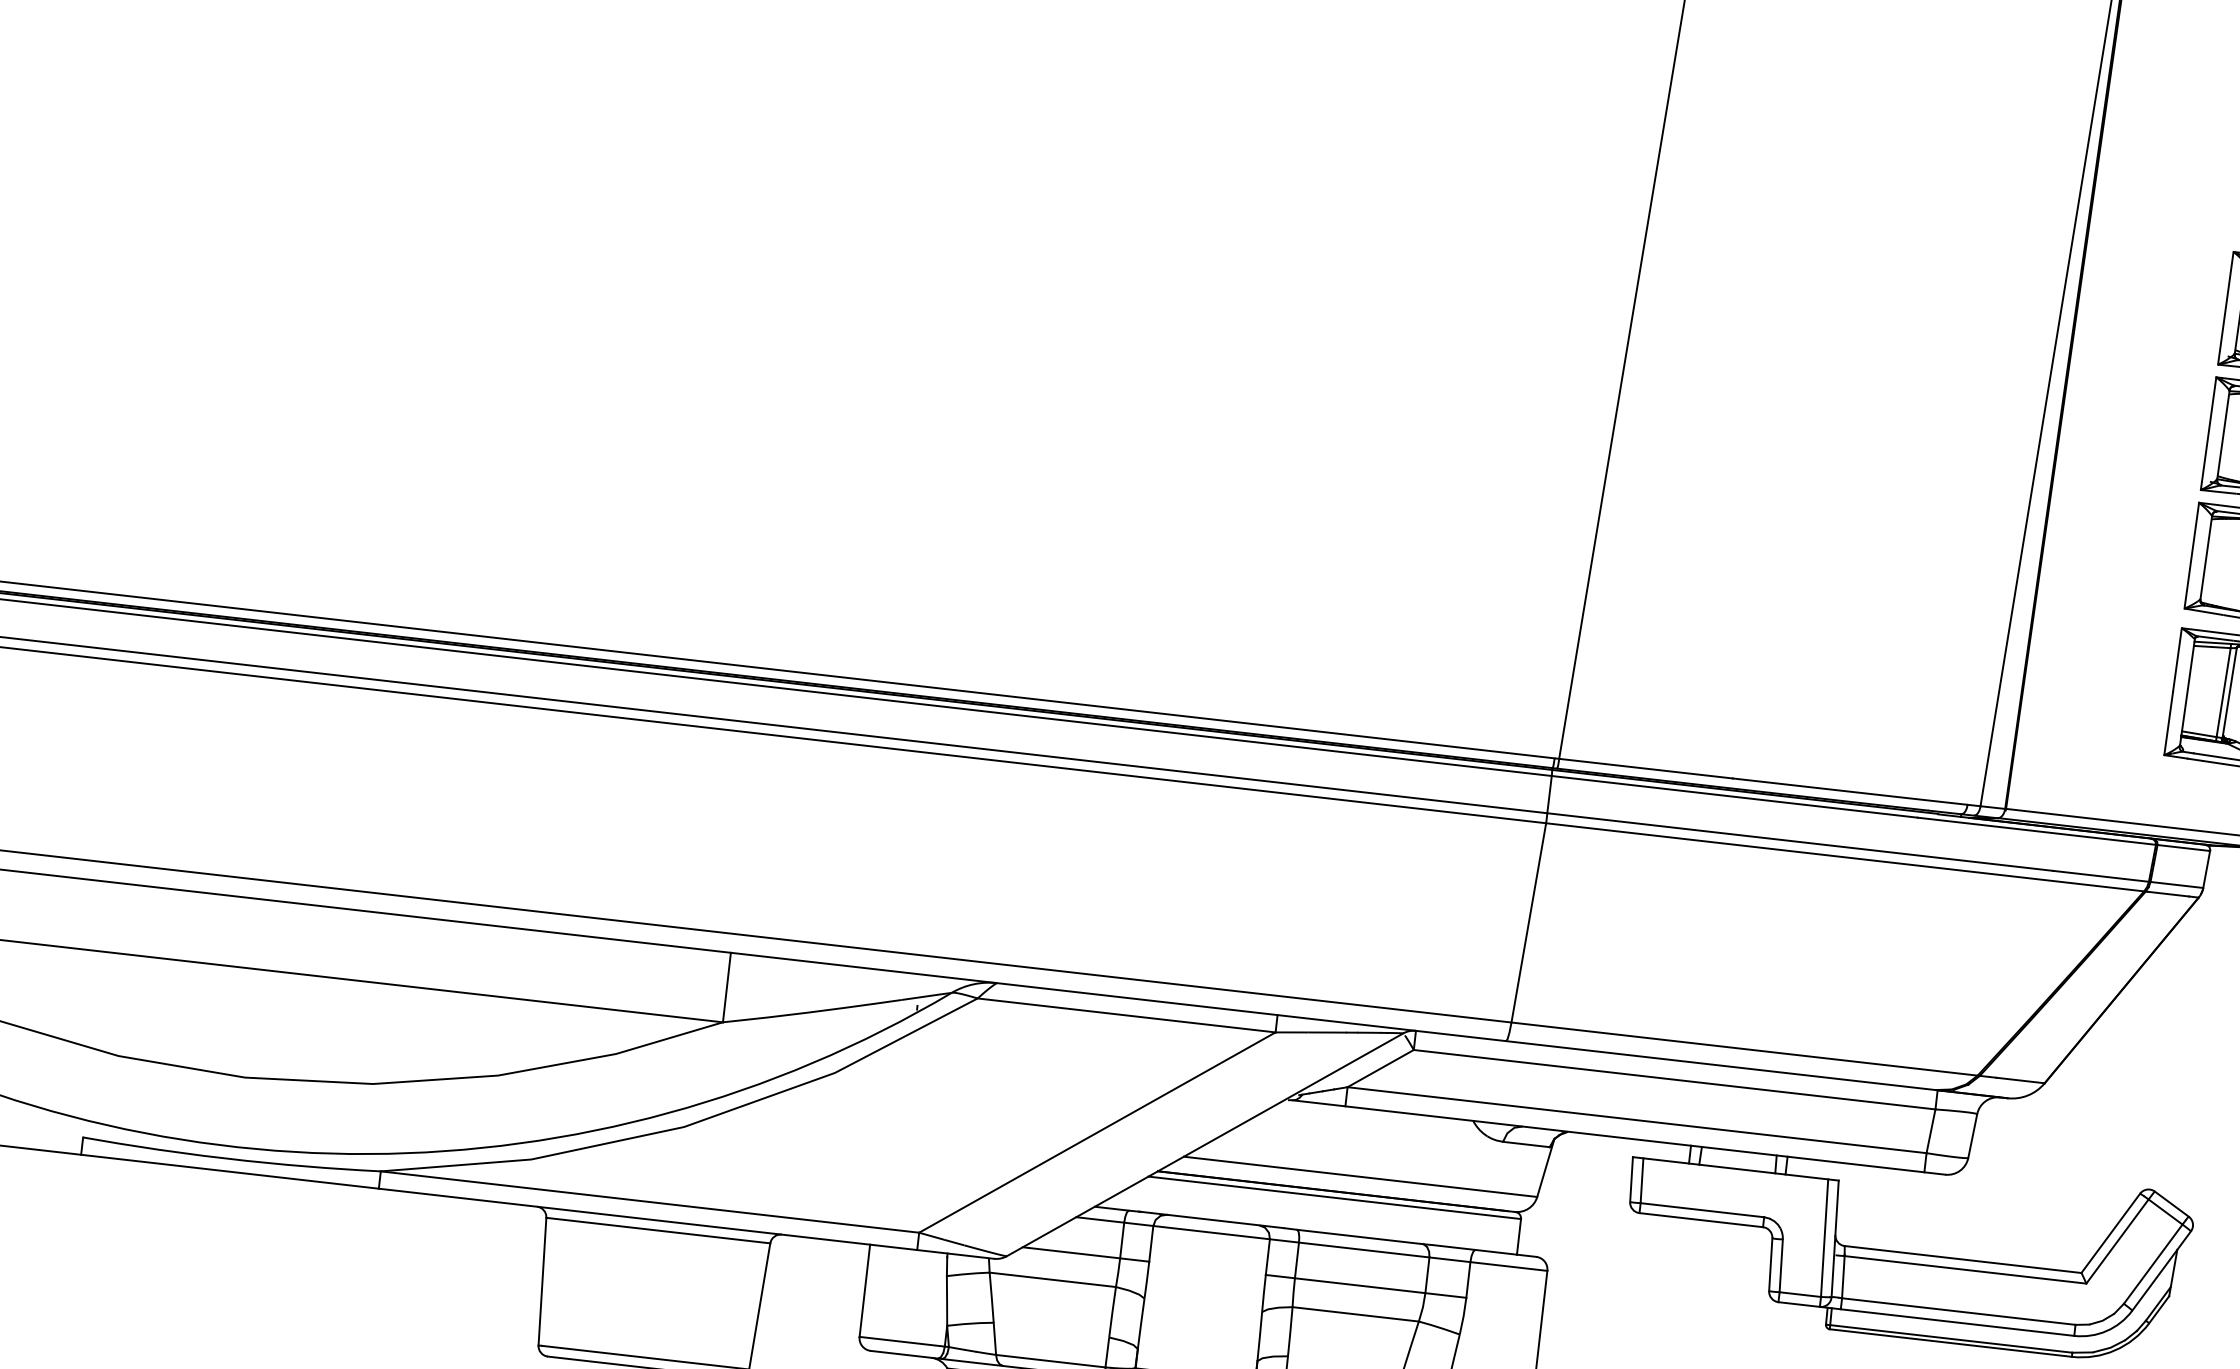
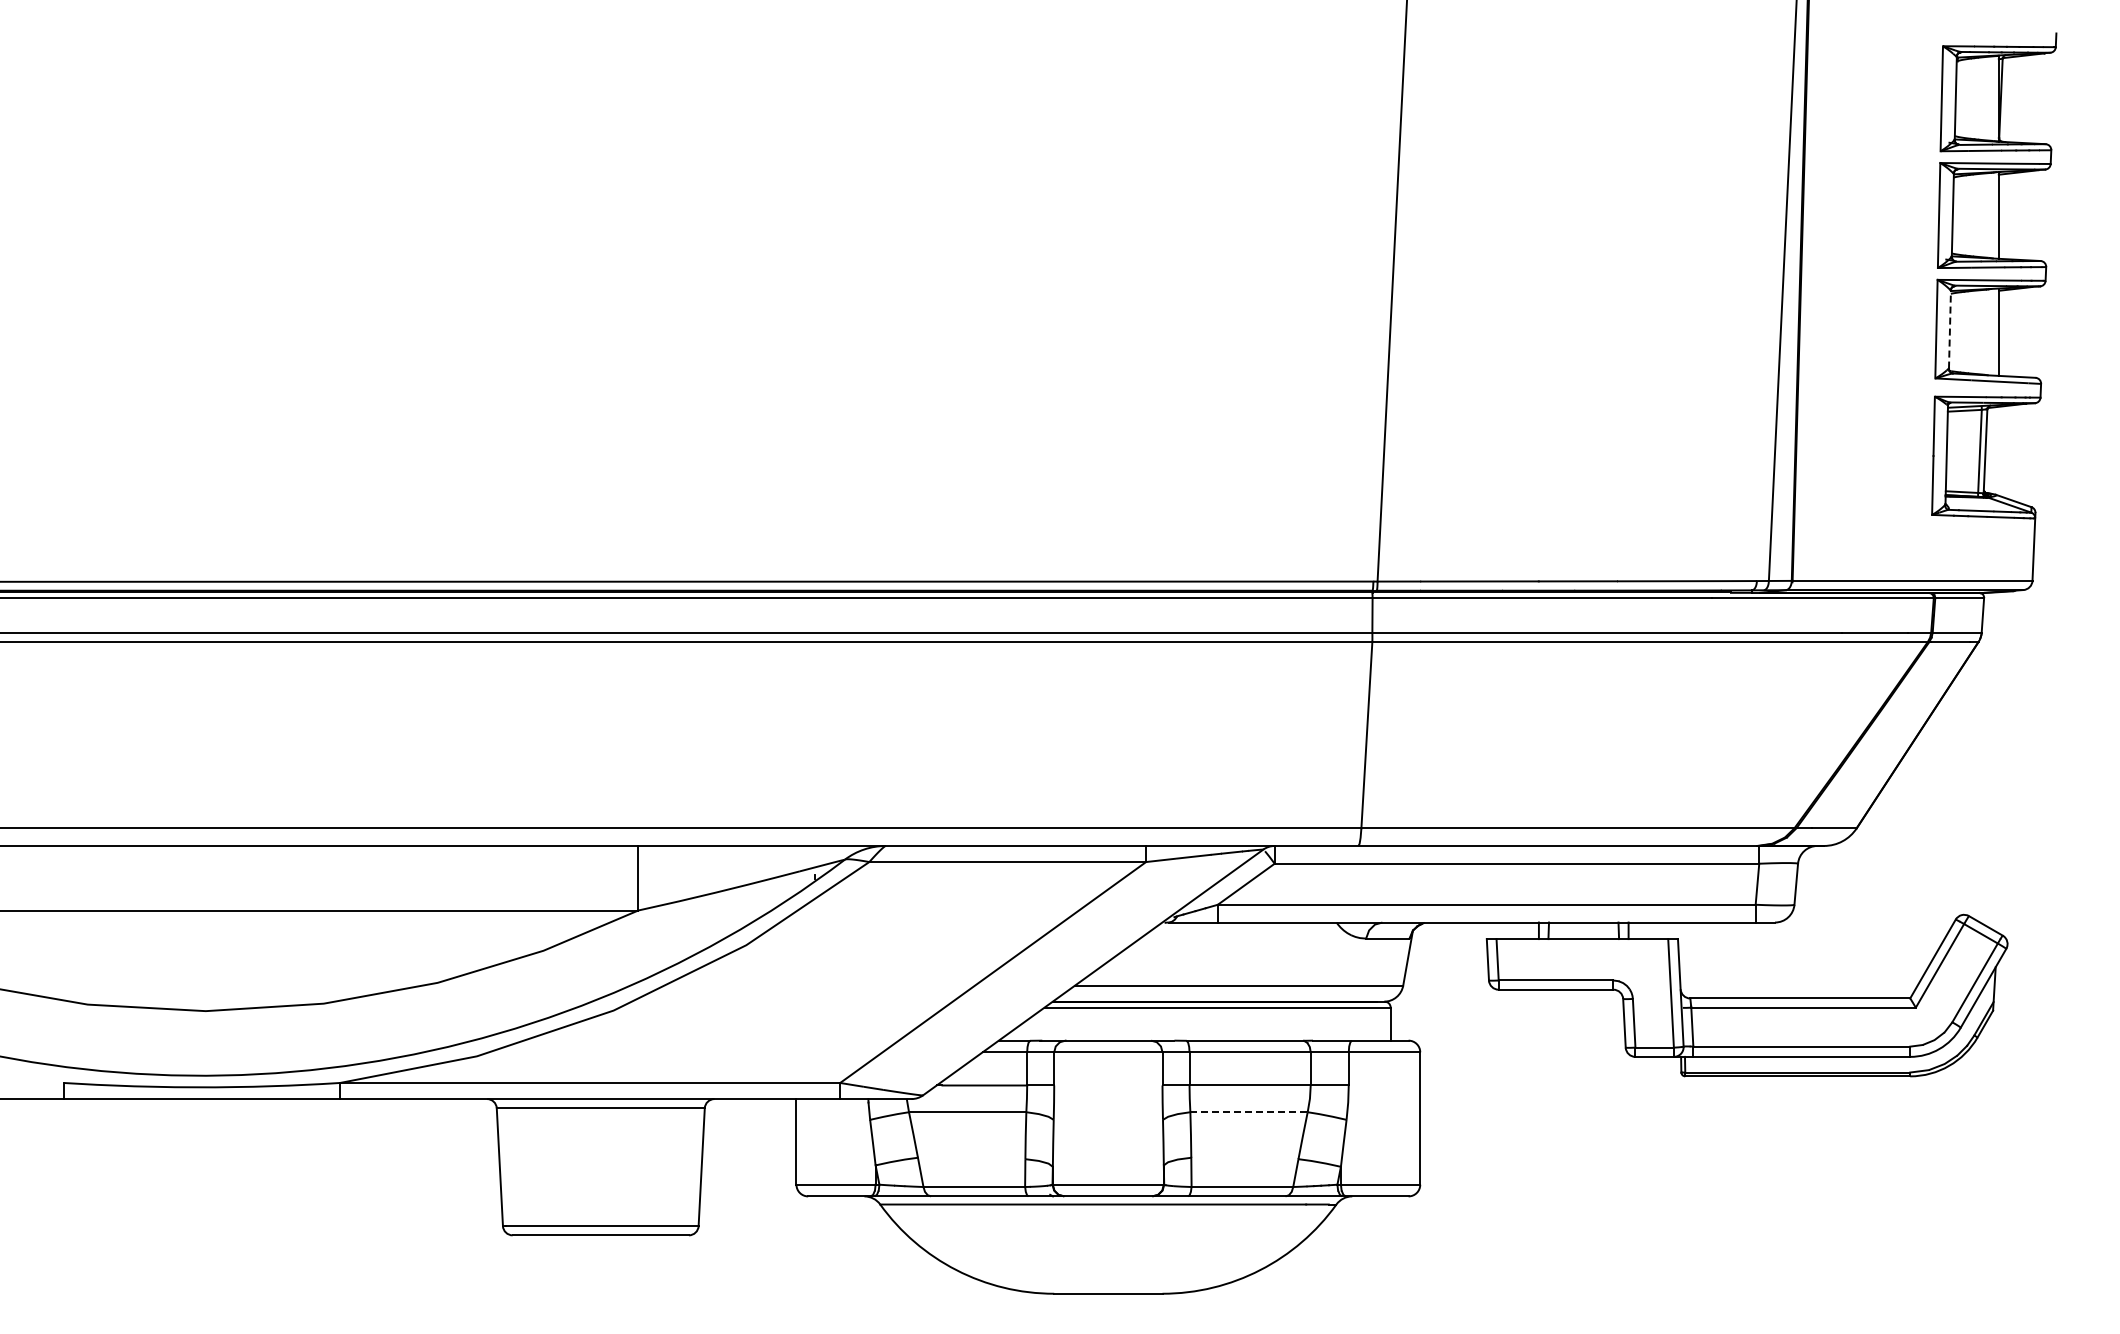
line: (2205, 557) -> (1949, 329), solid -> dashed
line: (1356, 1314) -> (1249, 1112), solid -> dashed

